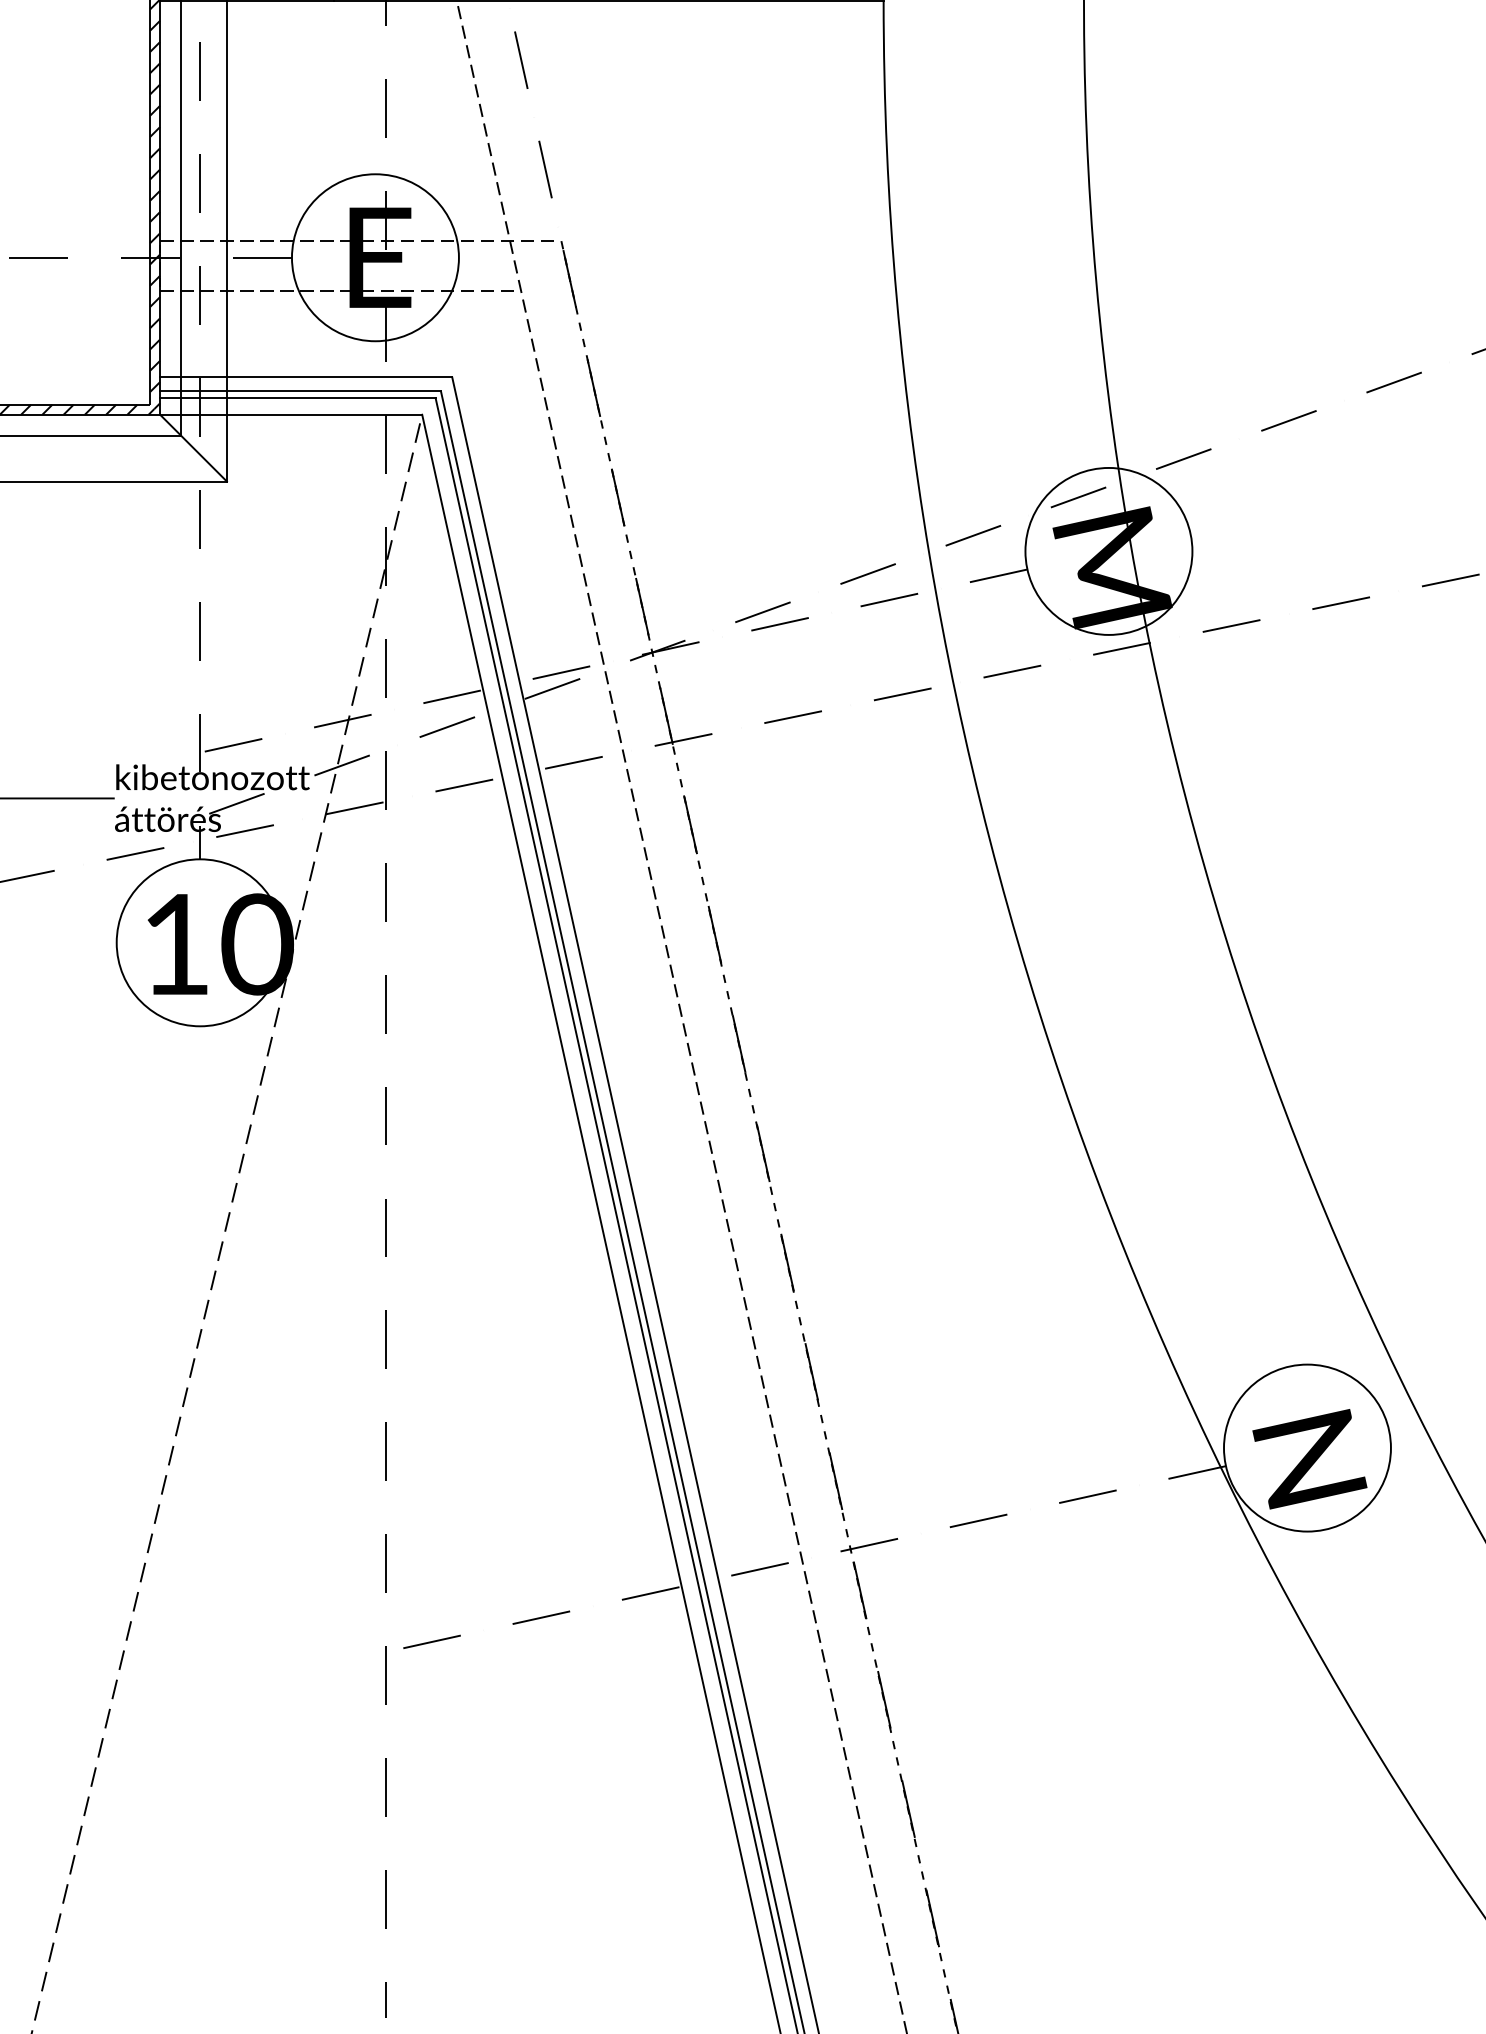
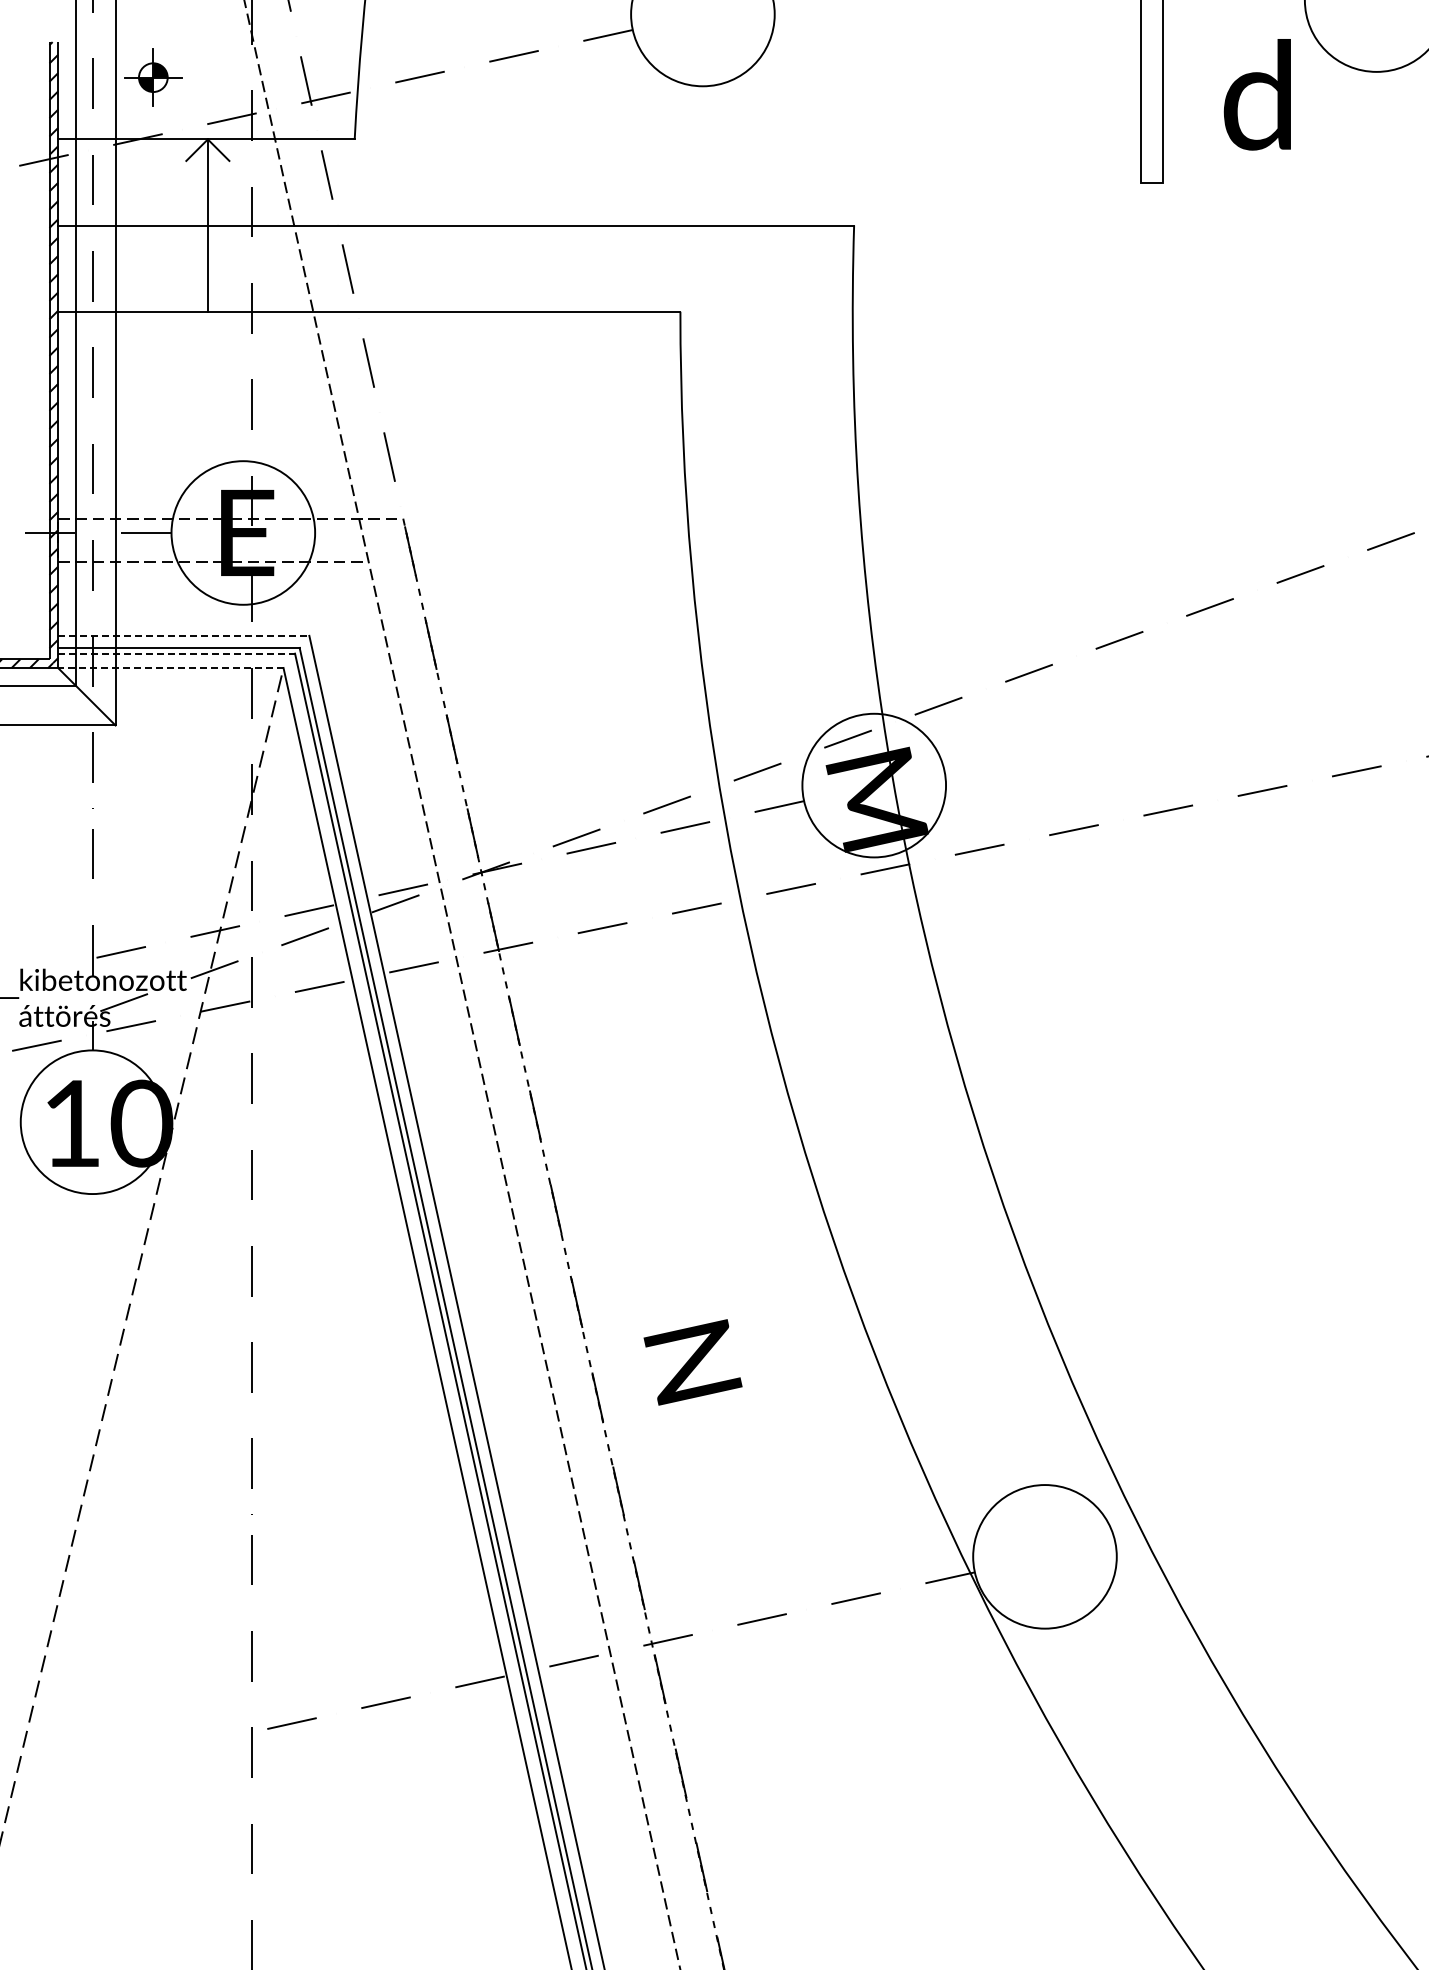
line: (305, 376) -> (183, 635), solid -> dashed
line: (298, 397) -> (177, 653), solid -> dashed
line: (290, 415) -> (170, 668), solid -> dashed
text: (1309, 1459) -> (692, 1362), moved

